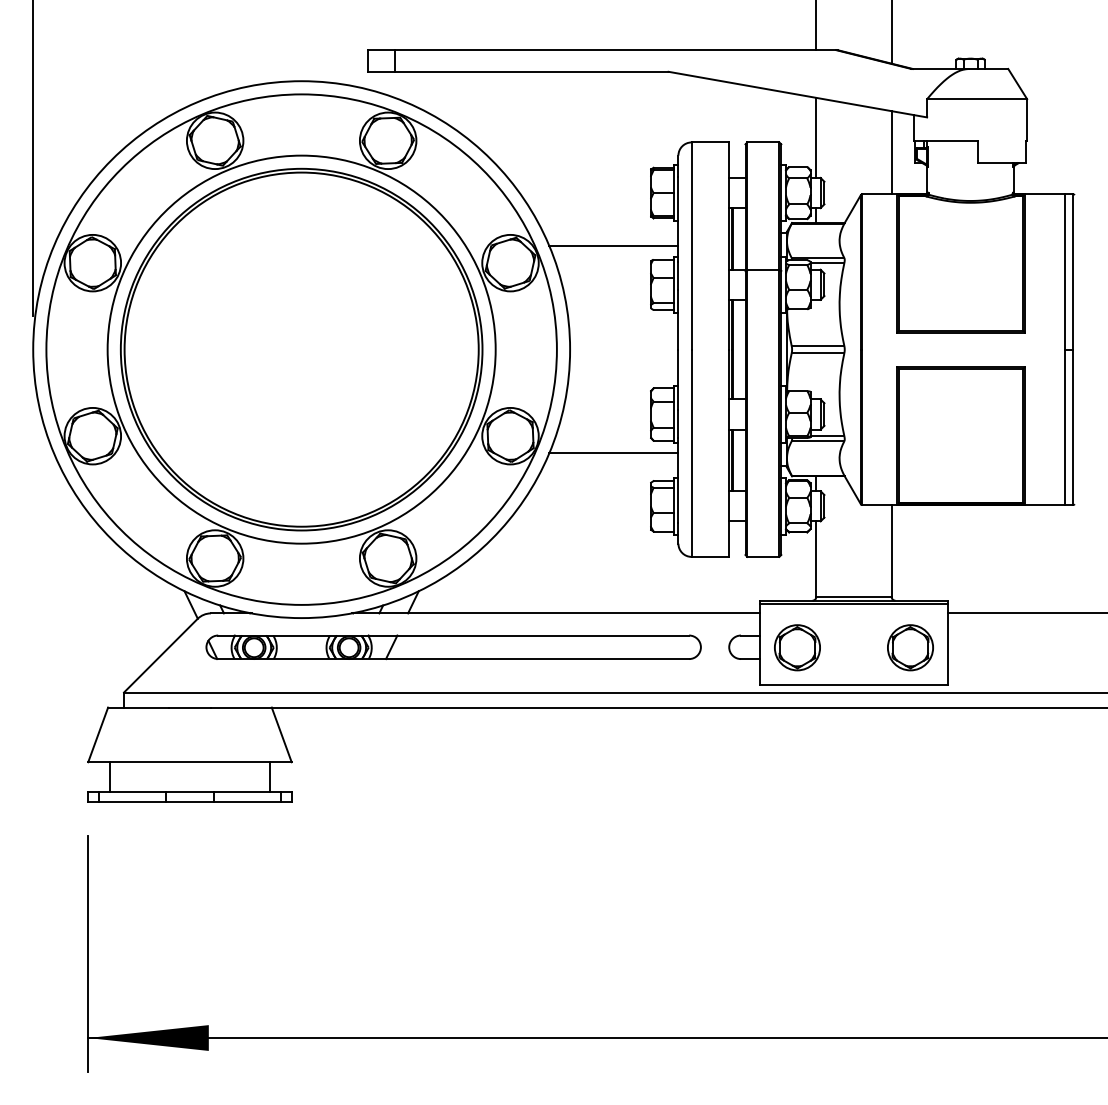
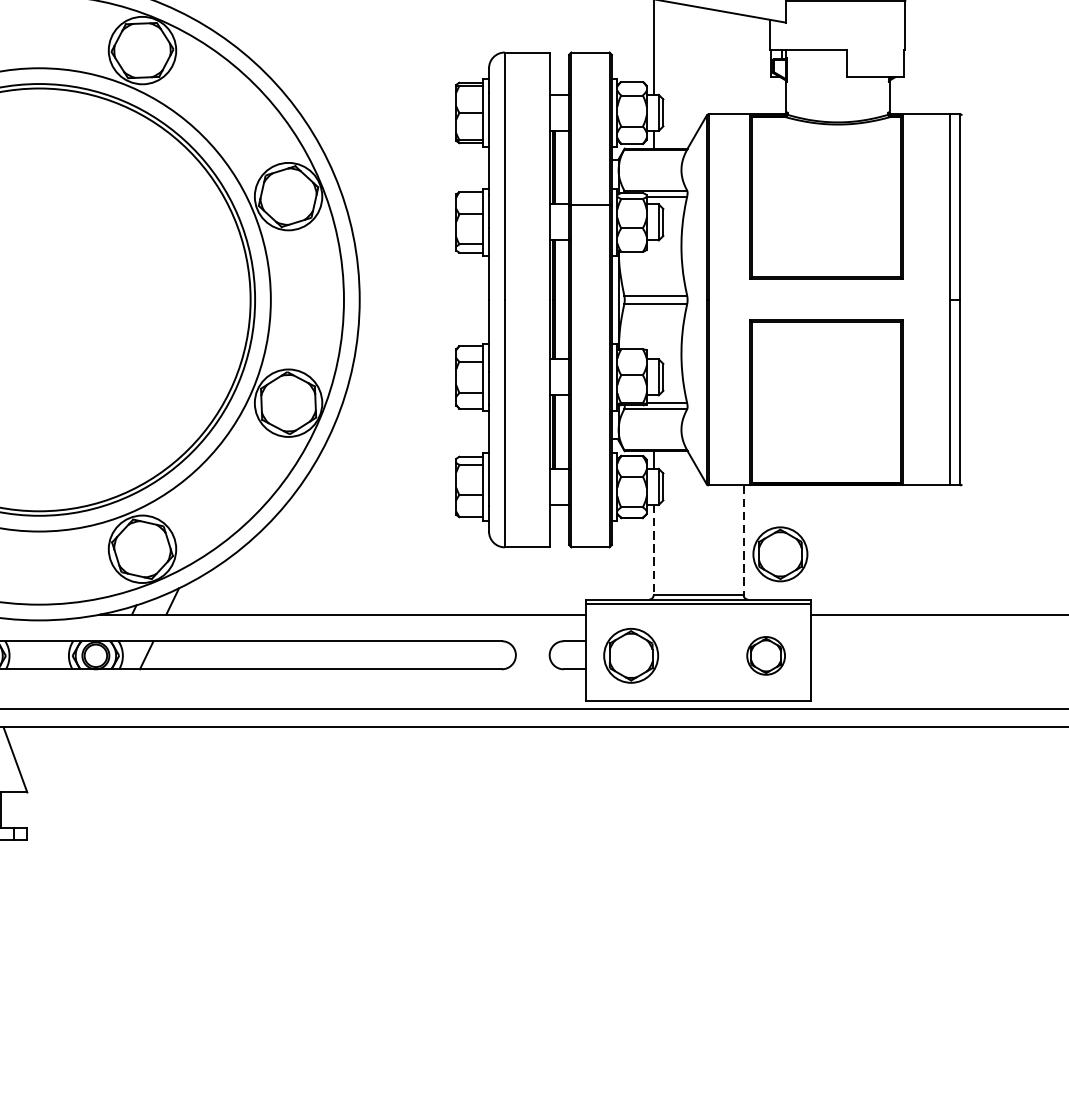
line: (891, 152) -> (743, 64), removed
line: (613, 246) -> (411, 176), removed
line: (613, 453) -> (411, 423), removed
line: (891, 551) -> (743, 540), solid -> dashed
line: (816, 559) -> (653, 550), solid -> dashed
part: (922, 562) -> (780, 554), added
part: (910, 647) -> (766, 655), size x0.7

